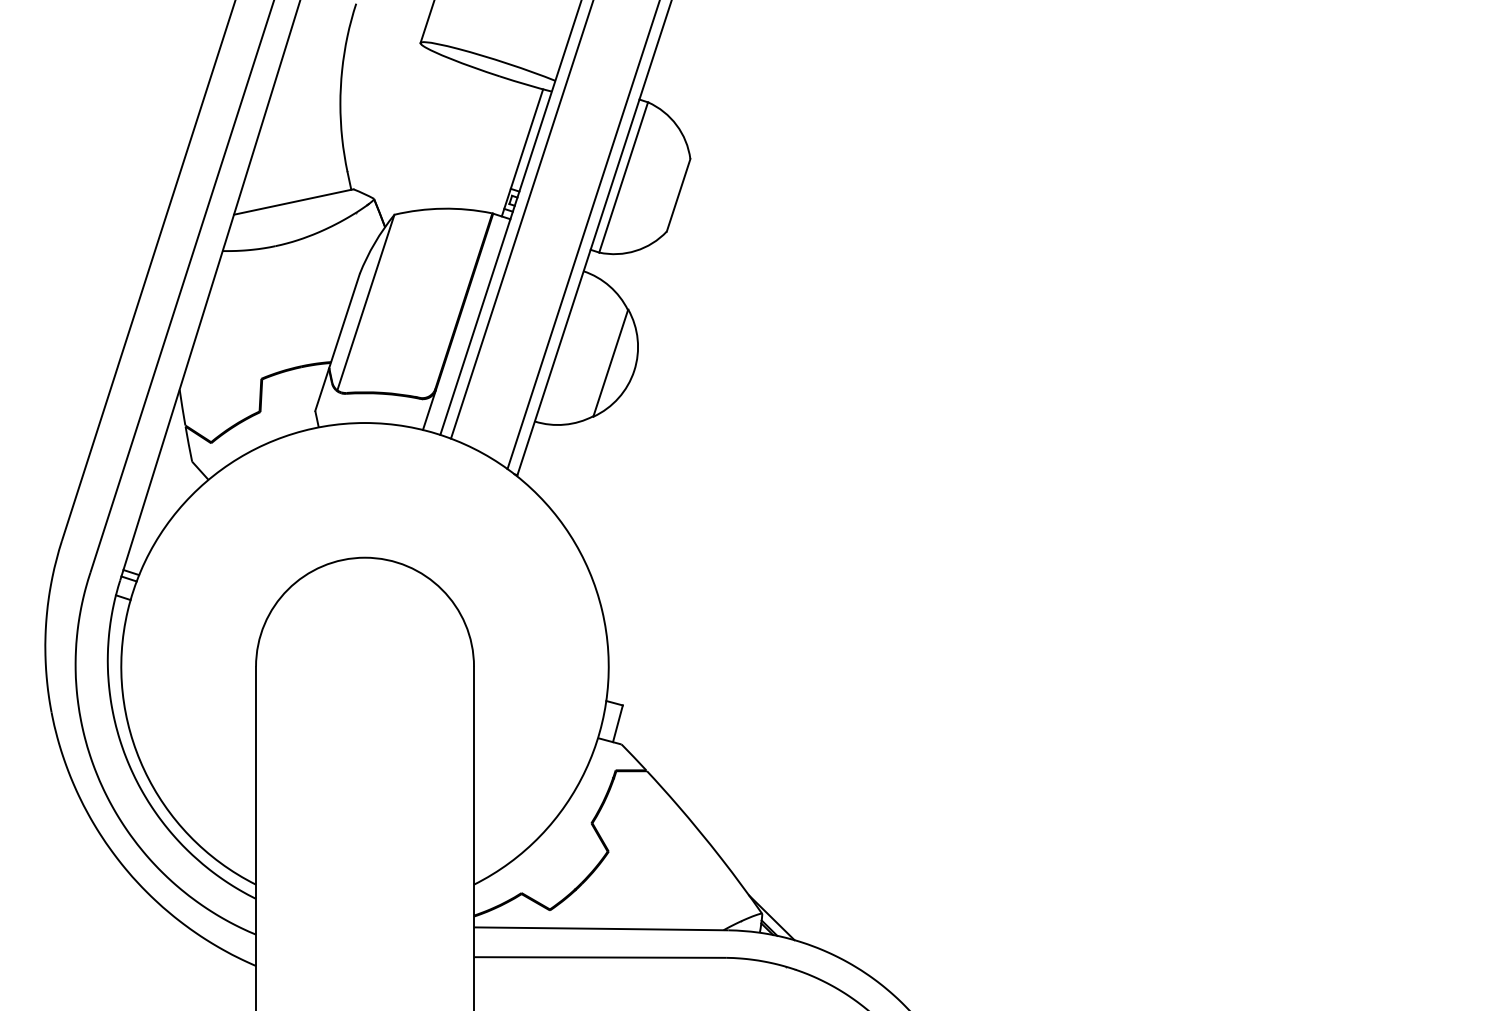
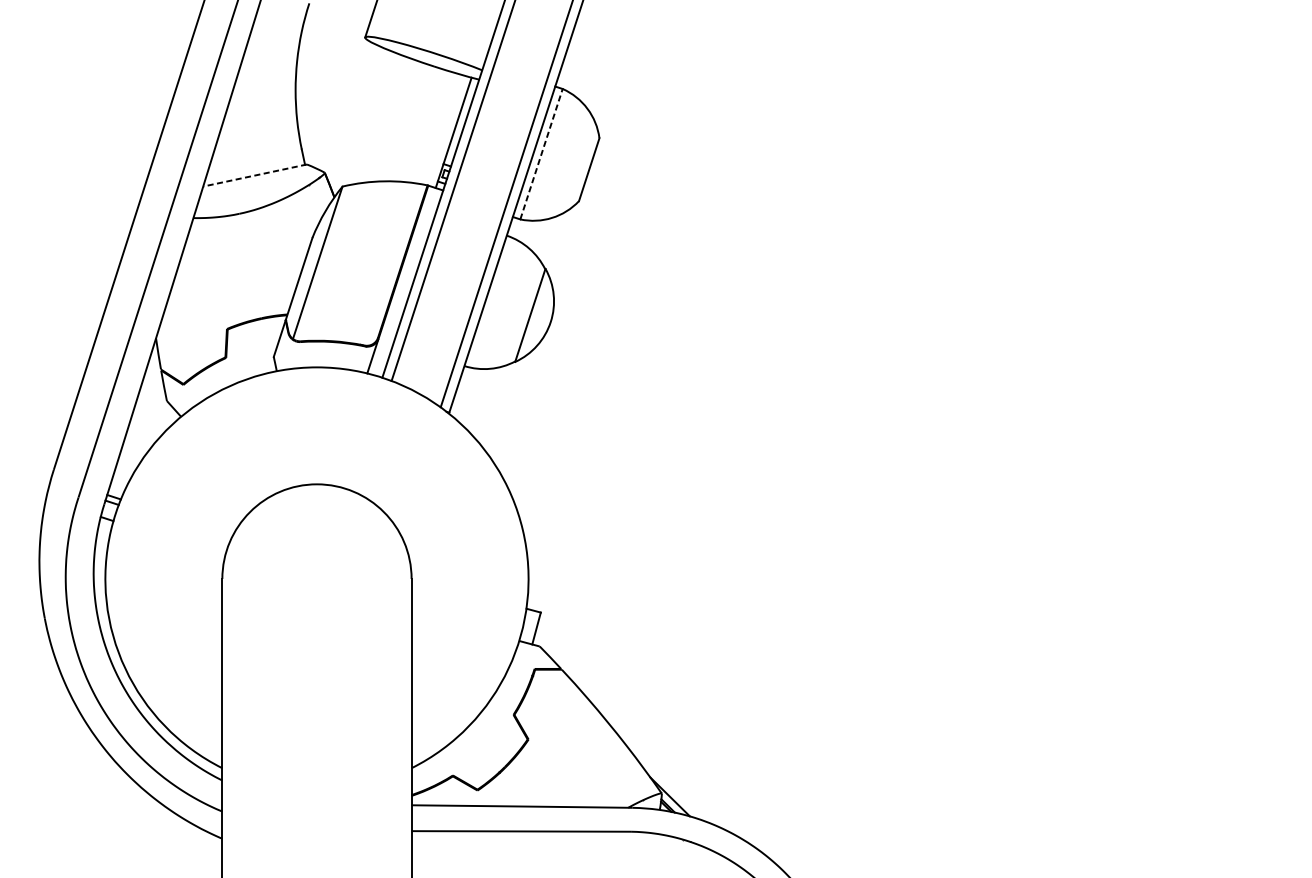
line: (623, 177) -> (541, 154), solid -> dashed
line: (293, 202) -> (254, 175), solid -> dashed

